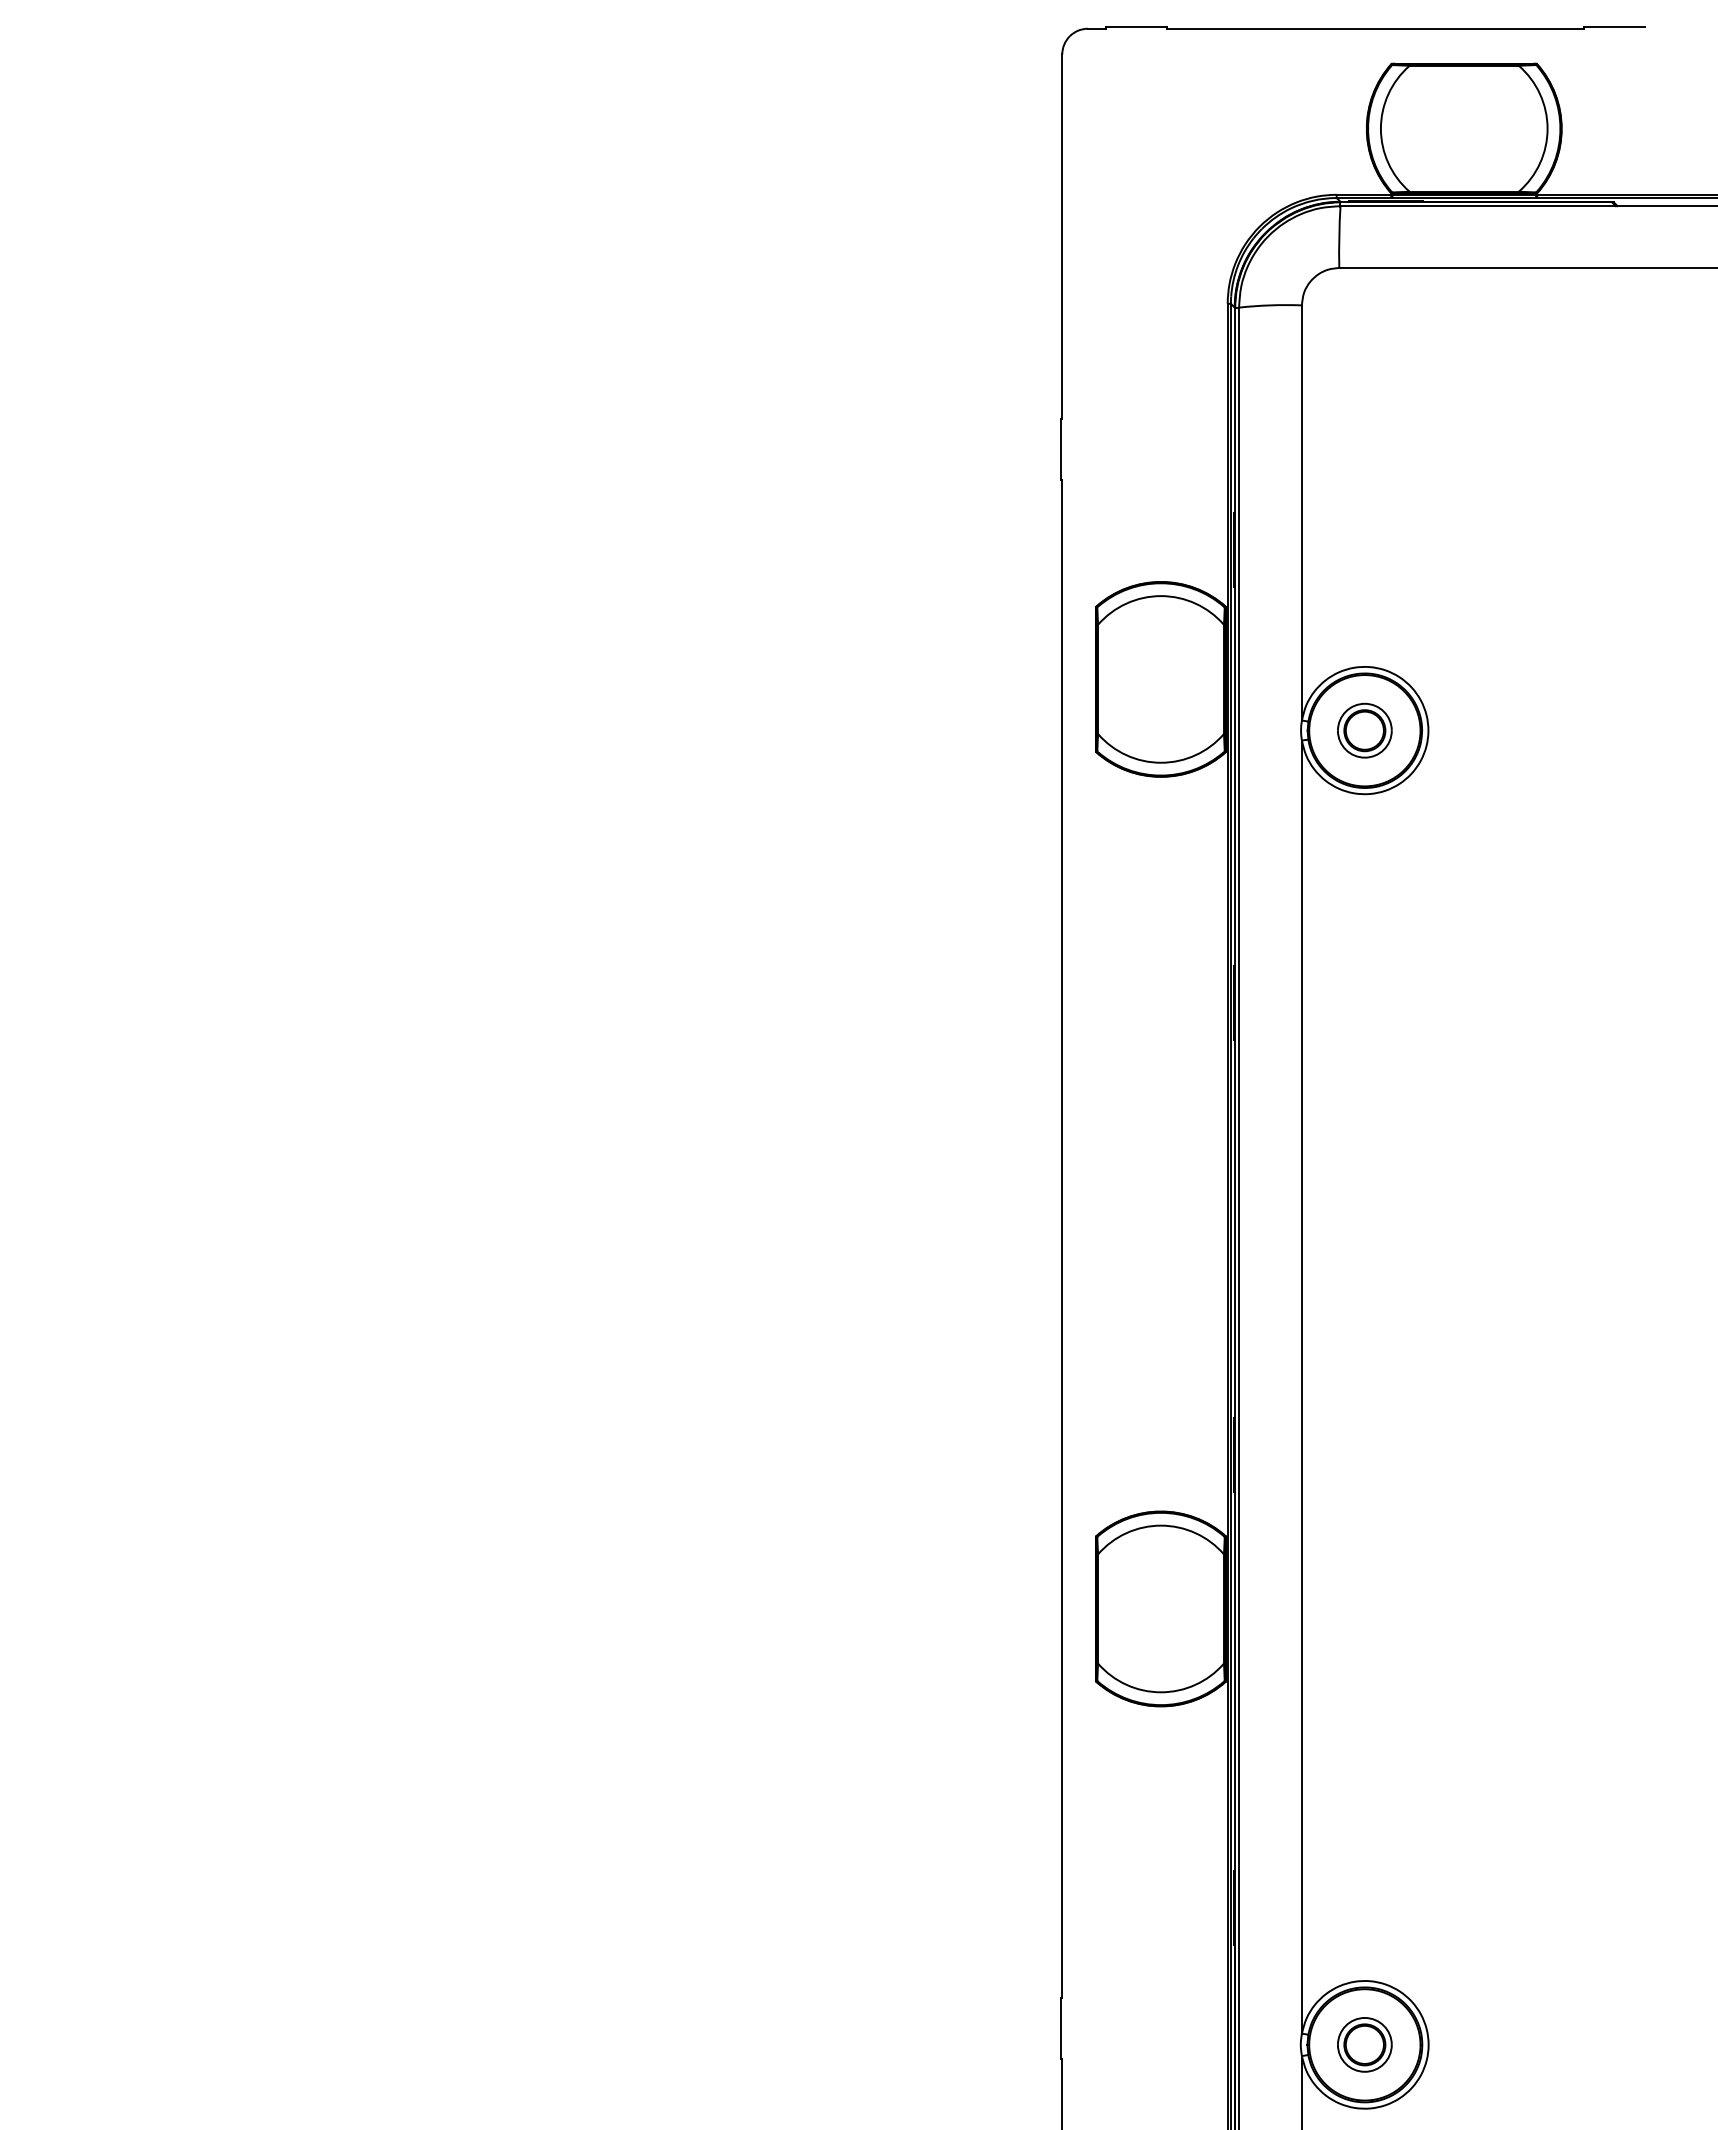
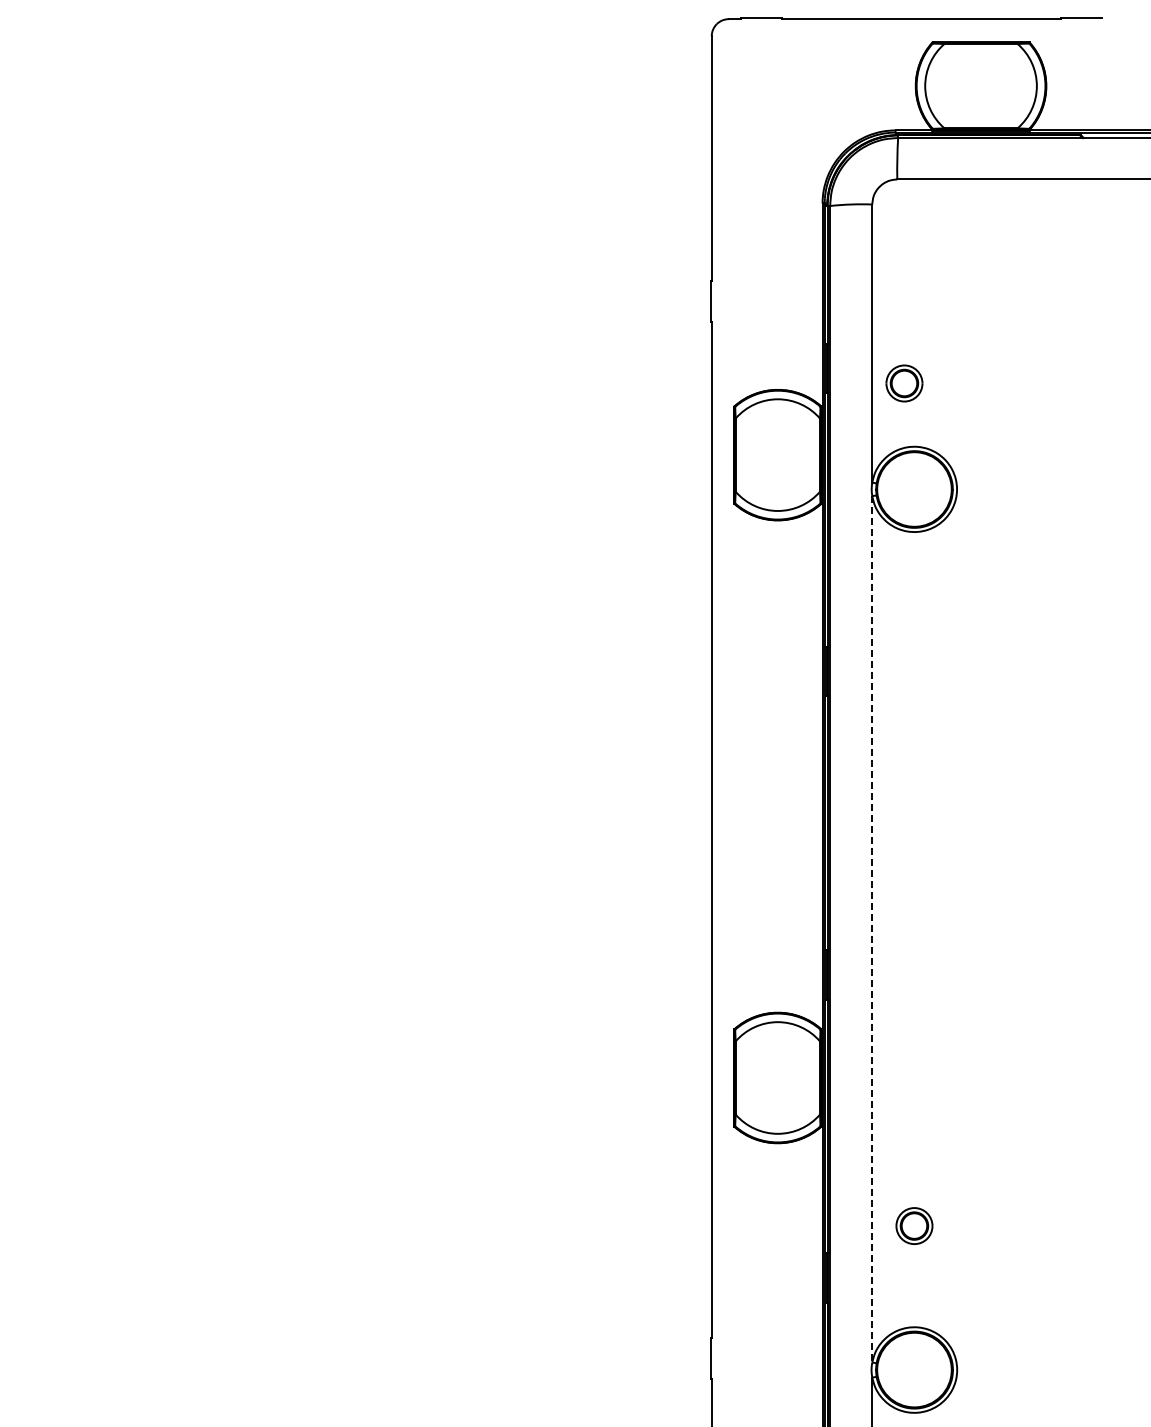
part: (1364, 730) -> (904, 383), moved
line: (1302, 1387) -> (872, 929), solid -> dashed
part: (1364, 2044) -> (914, 1225), moved

